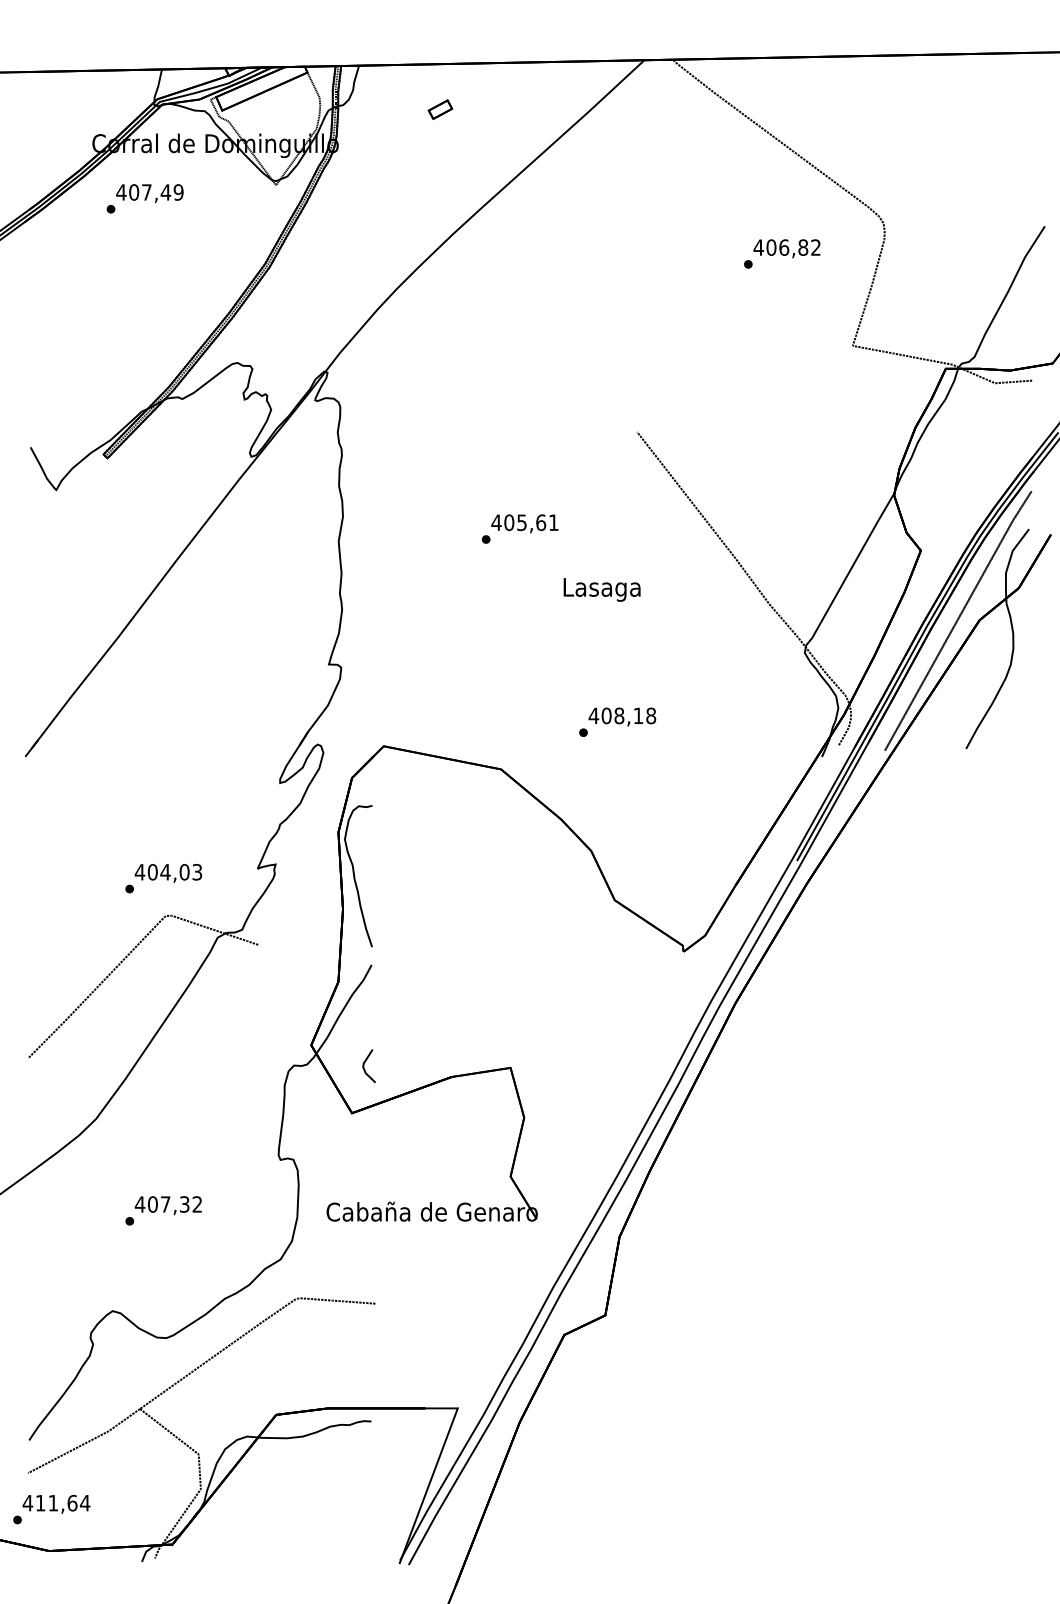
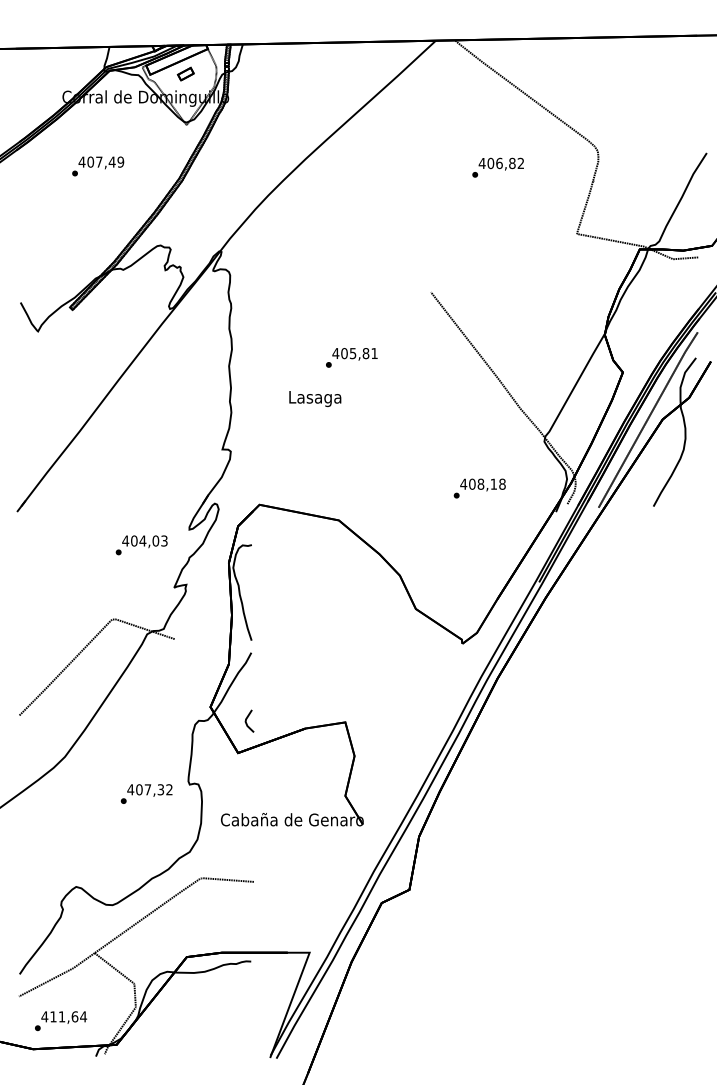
part: (439, 108) -> (185, 73), moved
text: (145, 198) -> (98, 166), moved
text: (781, 253) -> (497, 167), moved
text: (540, 522) -> (365, 353), 405,61 -> 405,81
text: (602, 589) -> (315, 398), moved
text: (617, 722) -> (479, 488), moved
text: (163, 878) -> (141, 545), moved
text: (163, 1209) -> (146, 793), moved
text: (52, 1510) -> (61, 1021), moved

